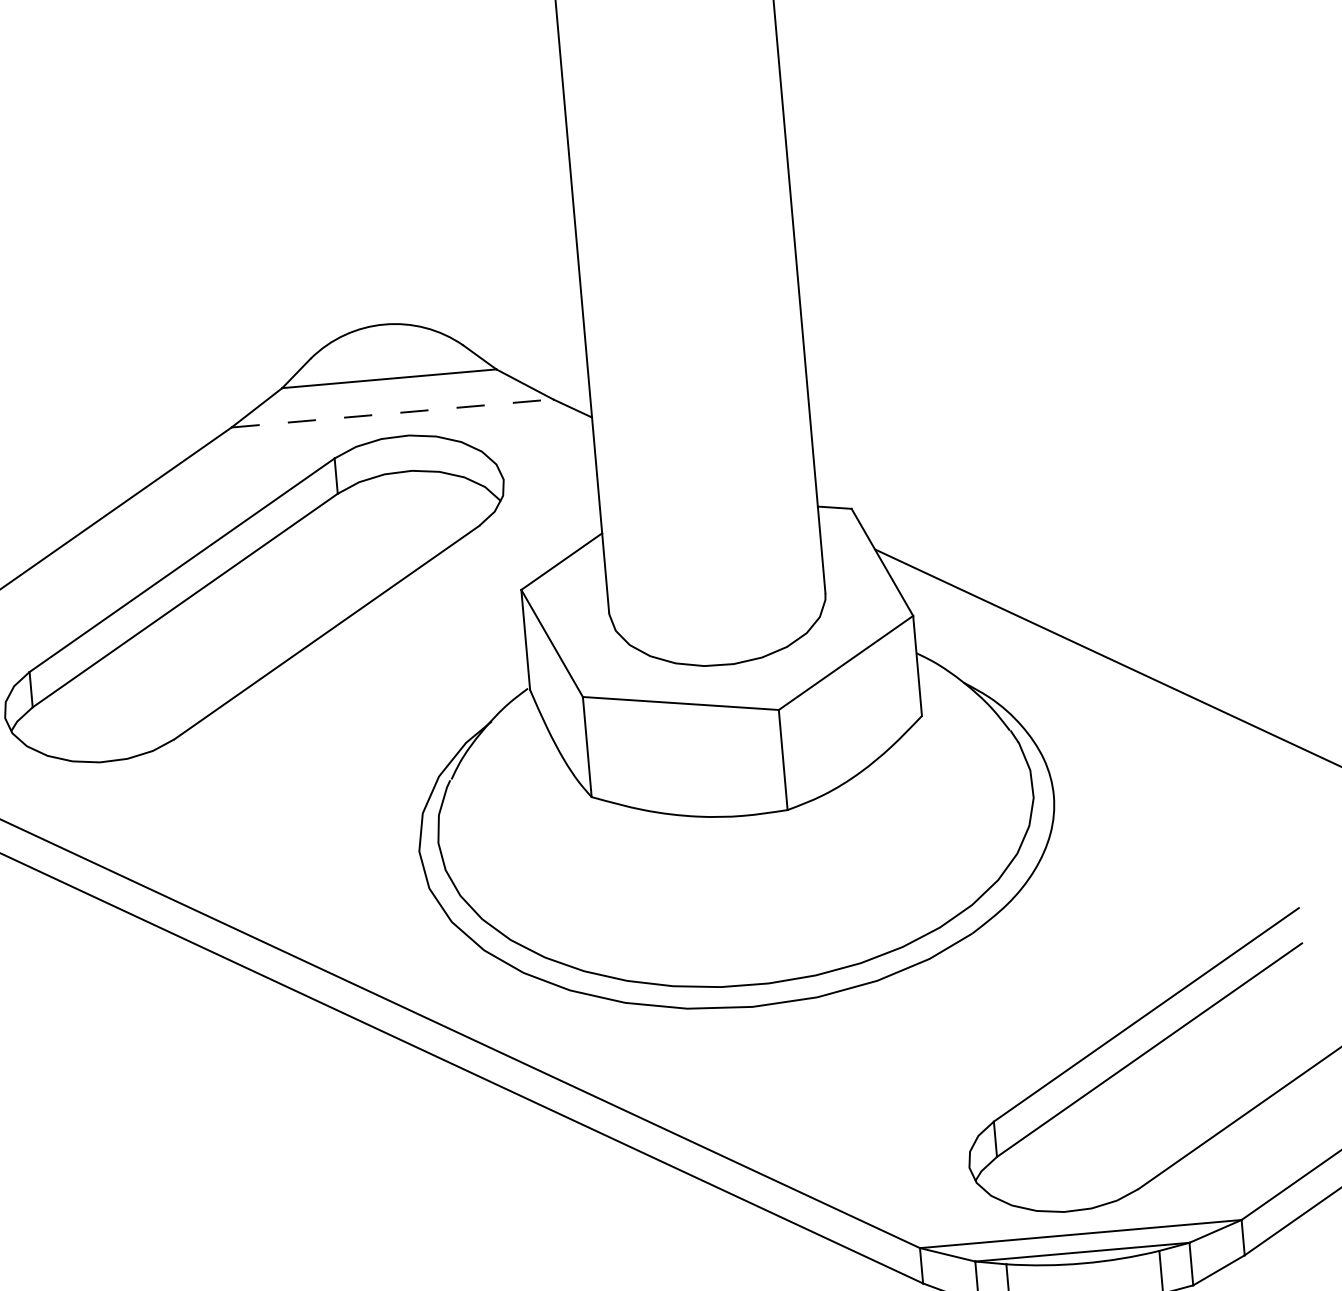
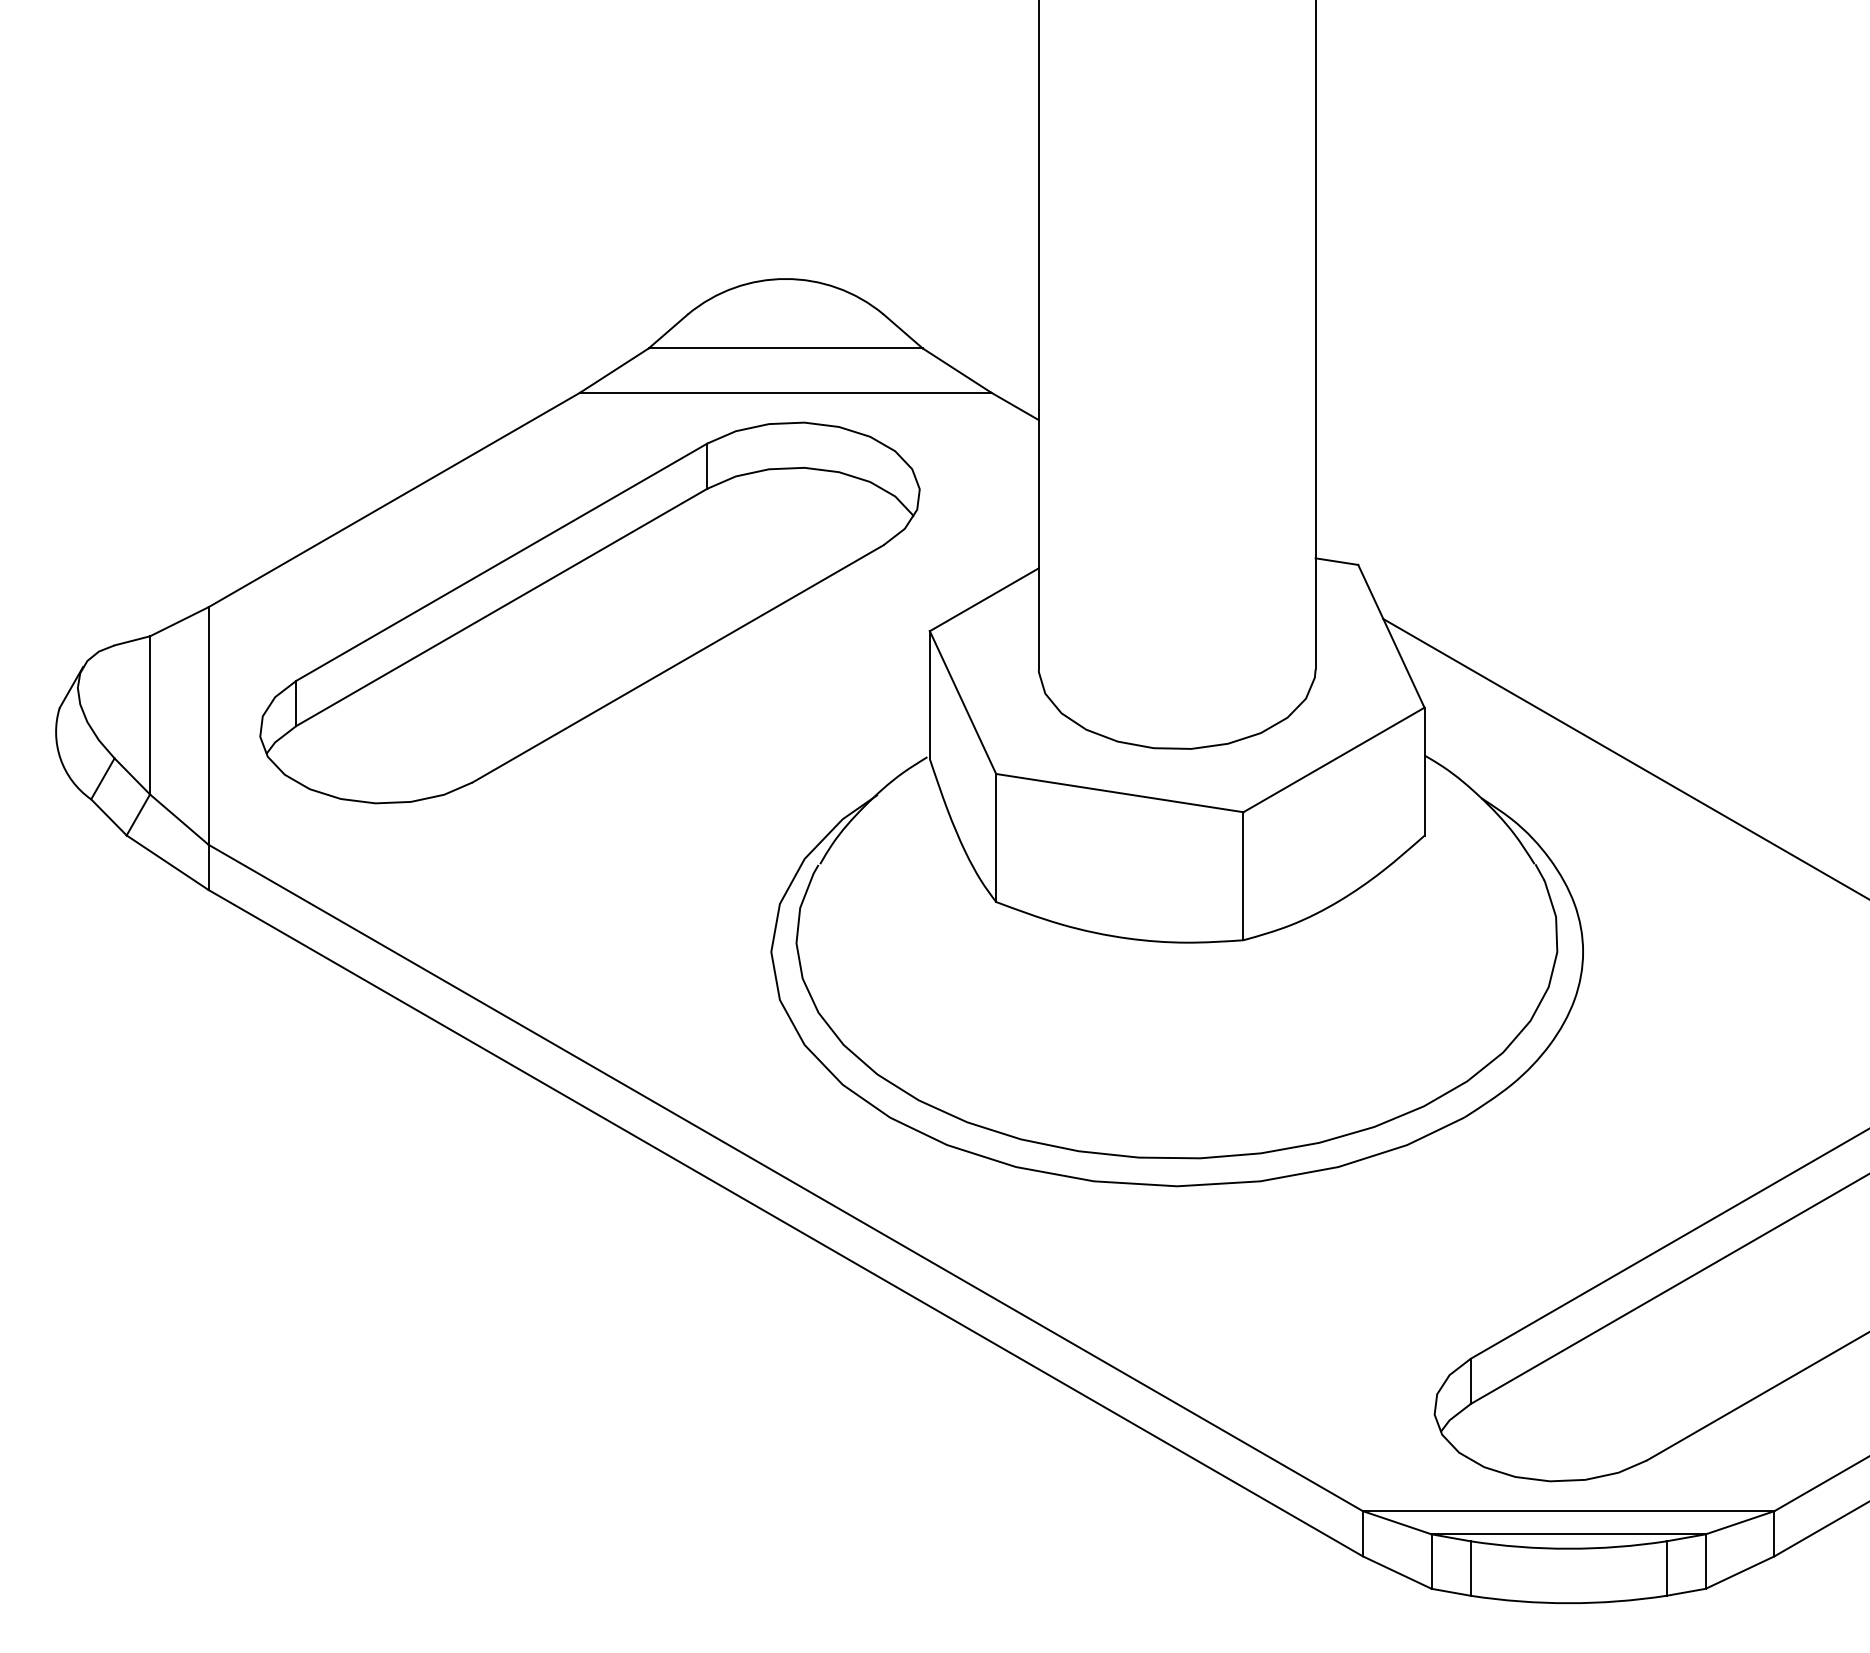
line: (392, 413) -> (785, 392), dashed -> solid

